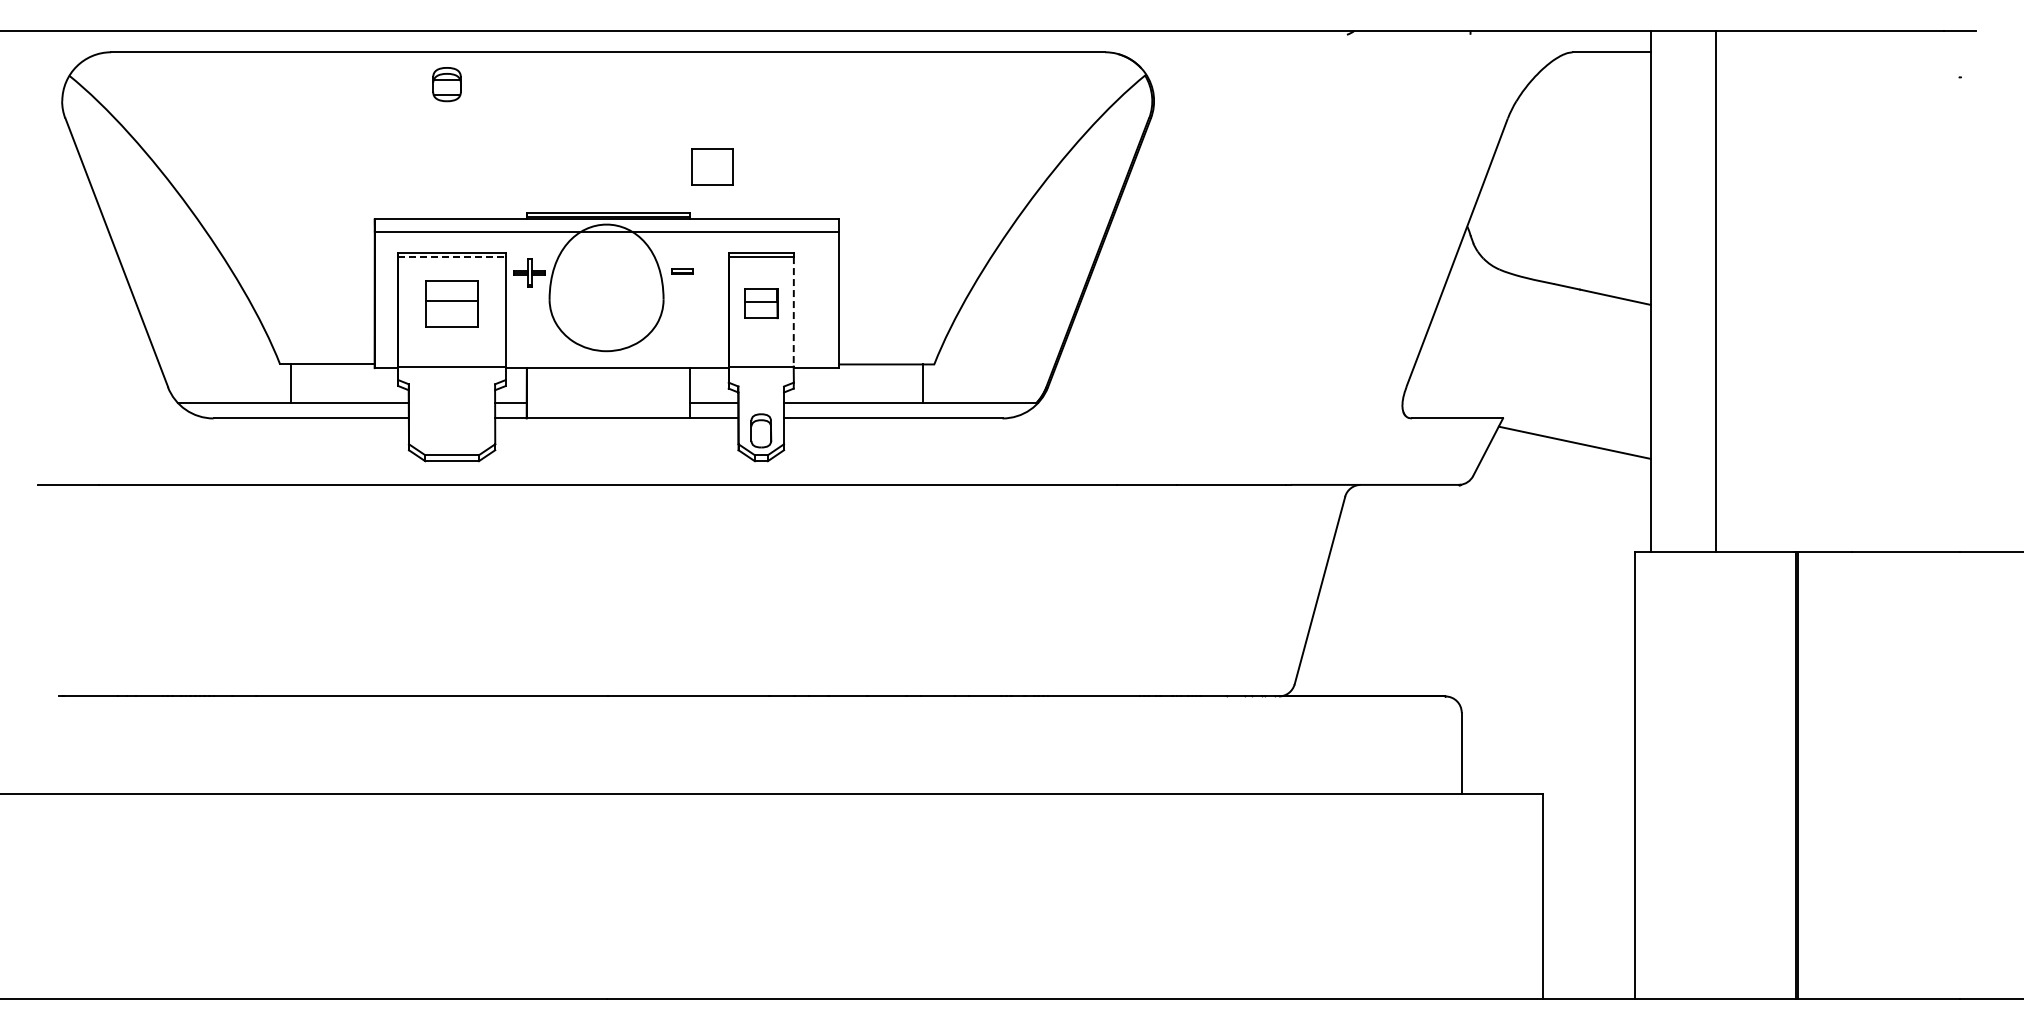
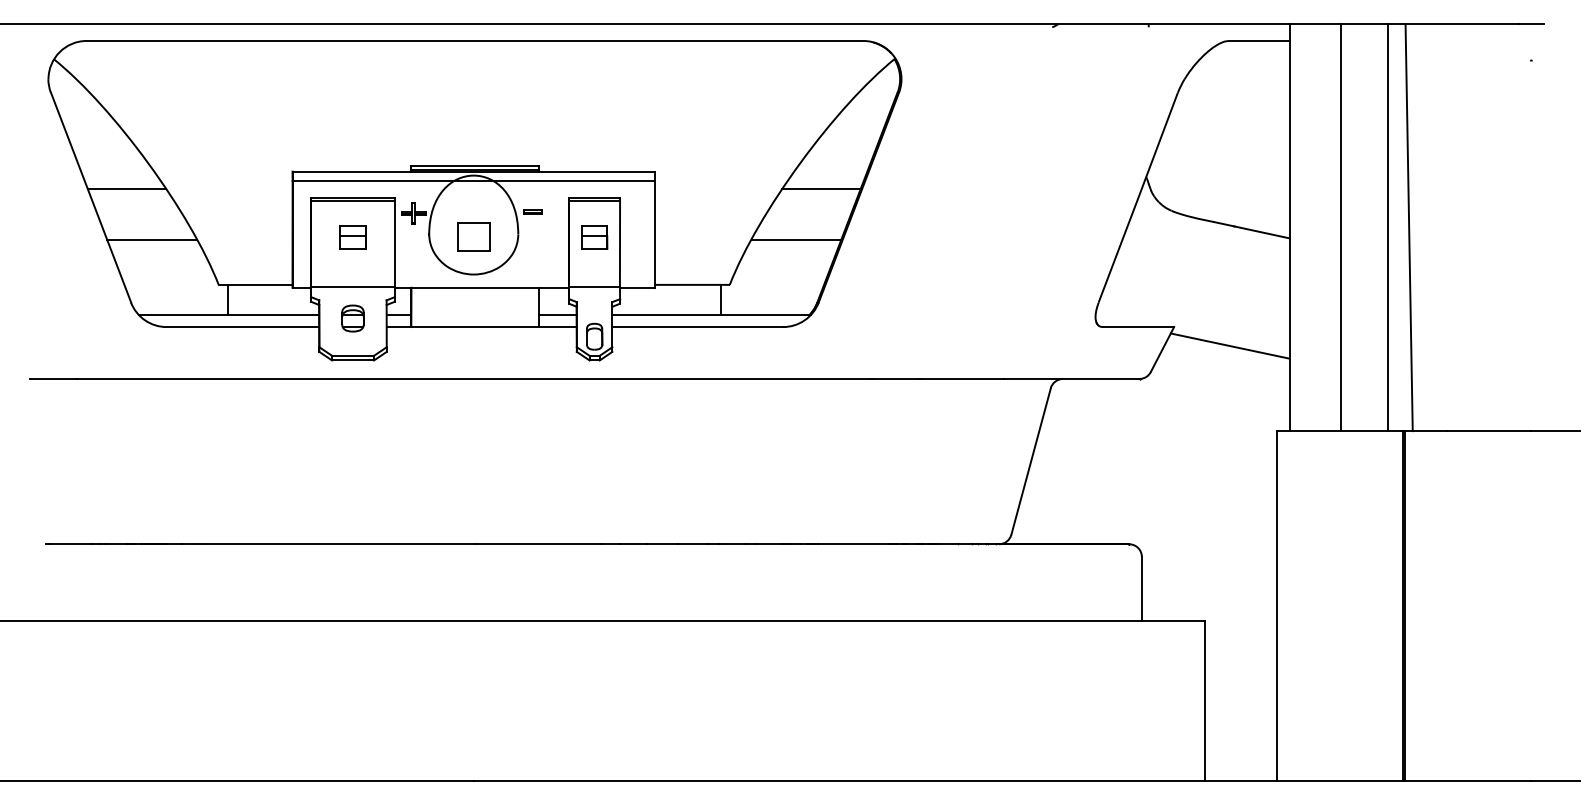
part: (446, 84) -> (352, 318), moved
part: (712, 166) -> (473, 237), moved
line: (162, 241) -> (126, 188), added
line: (1051, 241) -> (821, 188), added
line: (452, 257) -> (353, 201), dashed -> solid
line: (1776, 290) -> (1387, 227), added
line: (1803, 290) -> (1408, 227), added
part: (451, 303) -> (352, 237), size x0.62
line: (194, 306) -> (151, 239), added
line: (1019, 306) -> (796, 239), added
line: (793, 311) -> (619, 243), dashed -> solid

